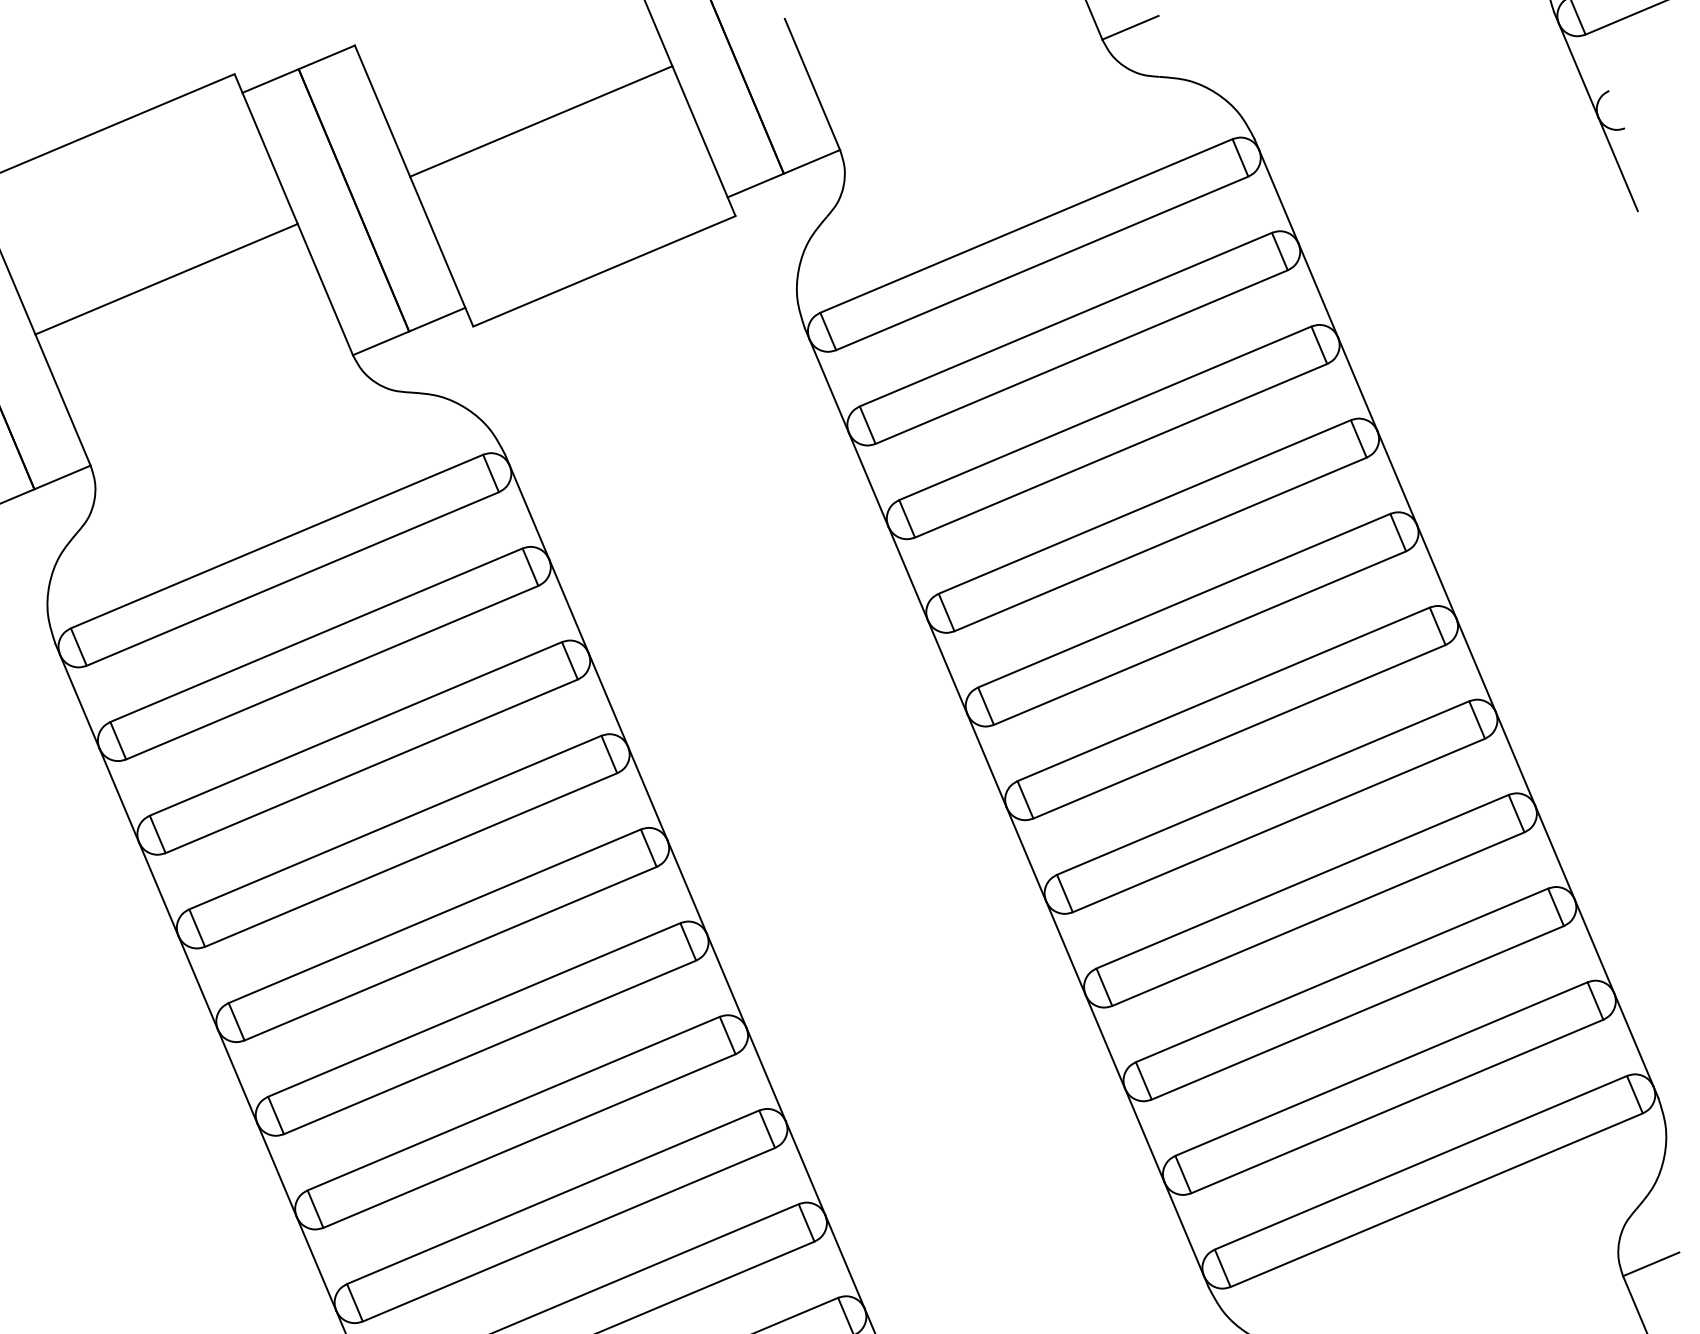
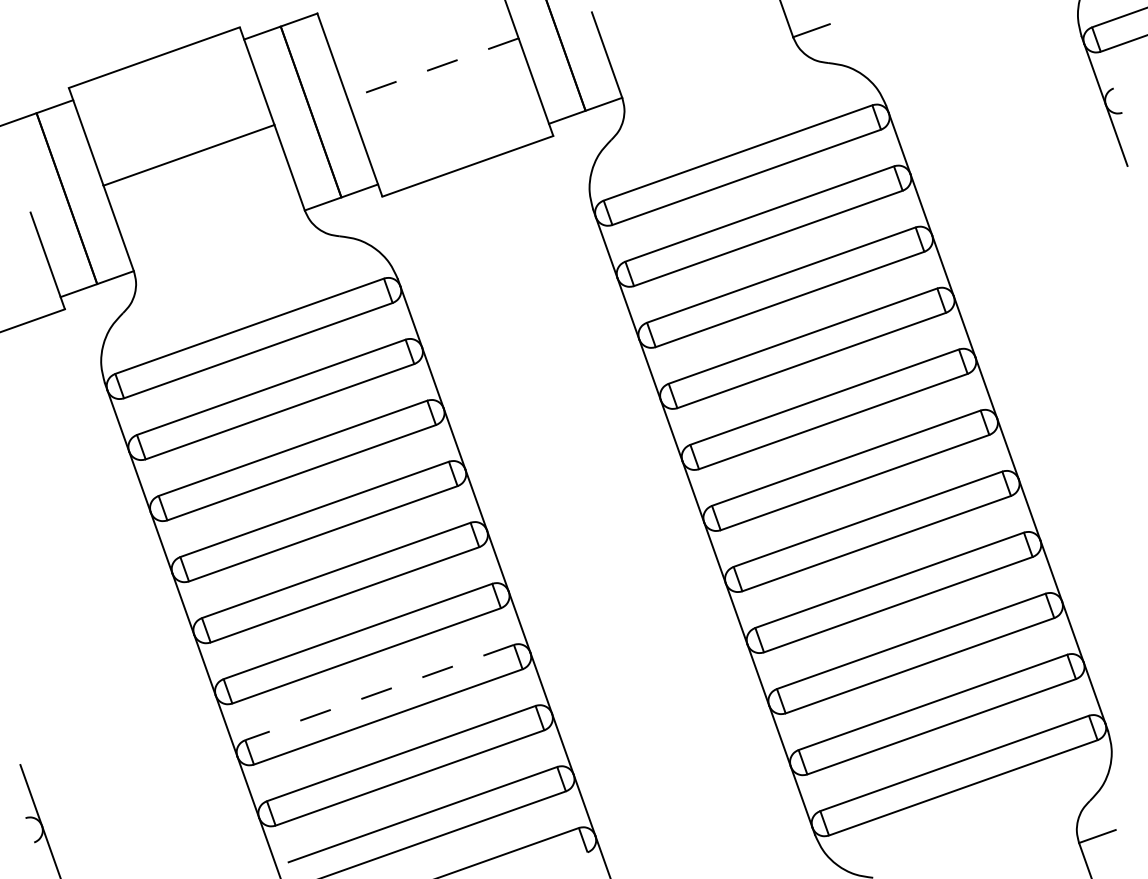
line: (541, 121) -> (433, 68), solid -> dashed
line: (513, 1103) -> (379, 692), solid -> dashed

